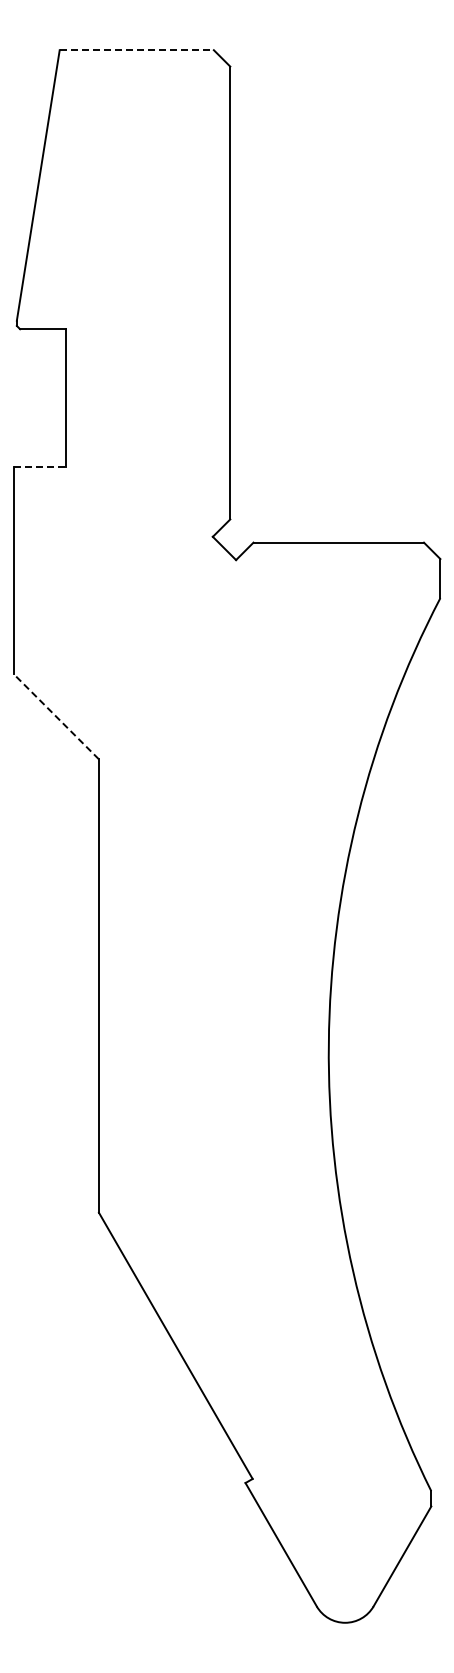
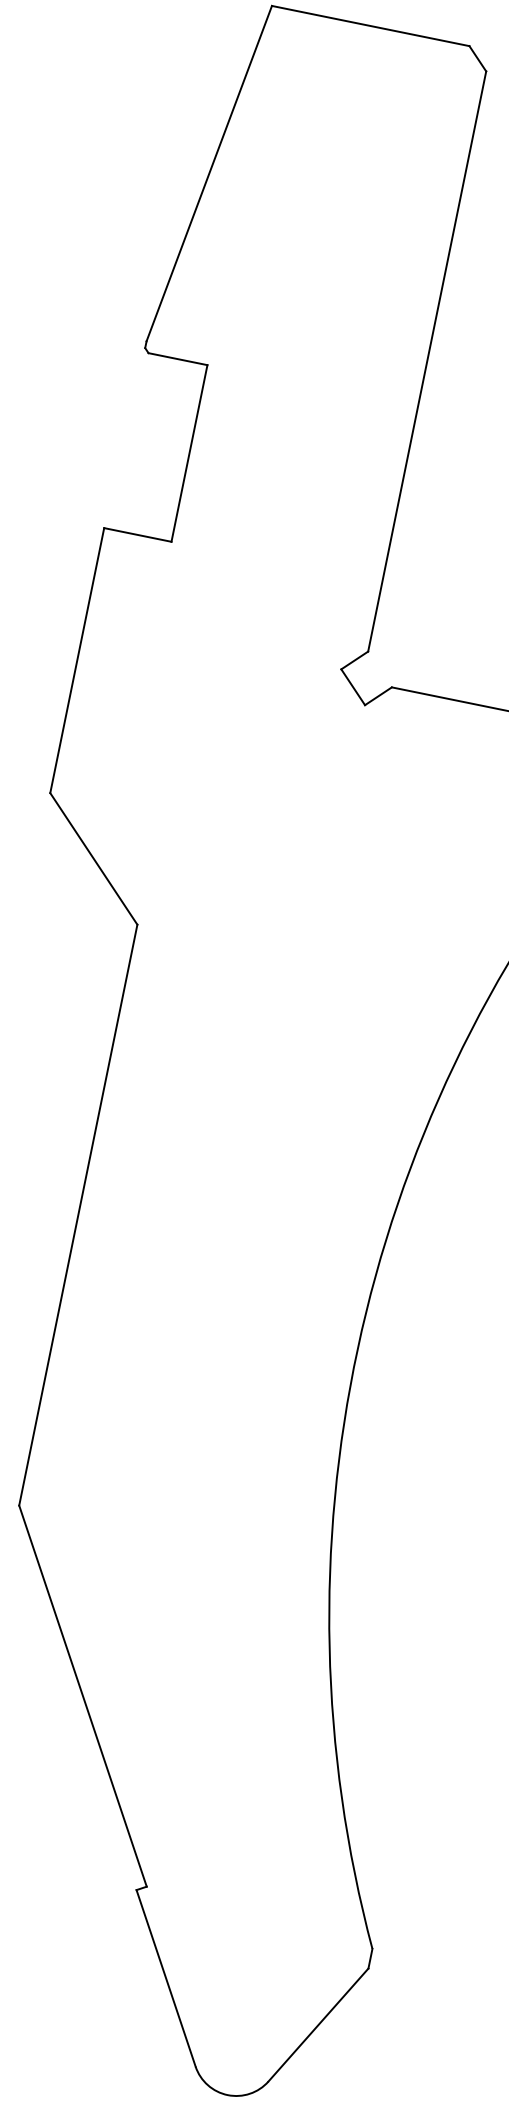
line: (137, 50) -> (371, 26), dashed -> solid
line: (40, 467) -> (138, 535), dashed -> solid
line: (55, 716) -> (92, 858), dashed -> solid

